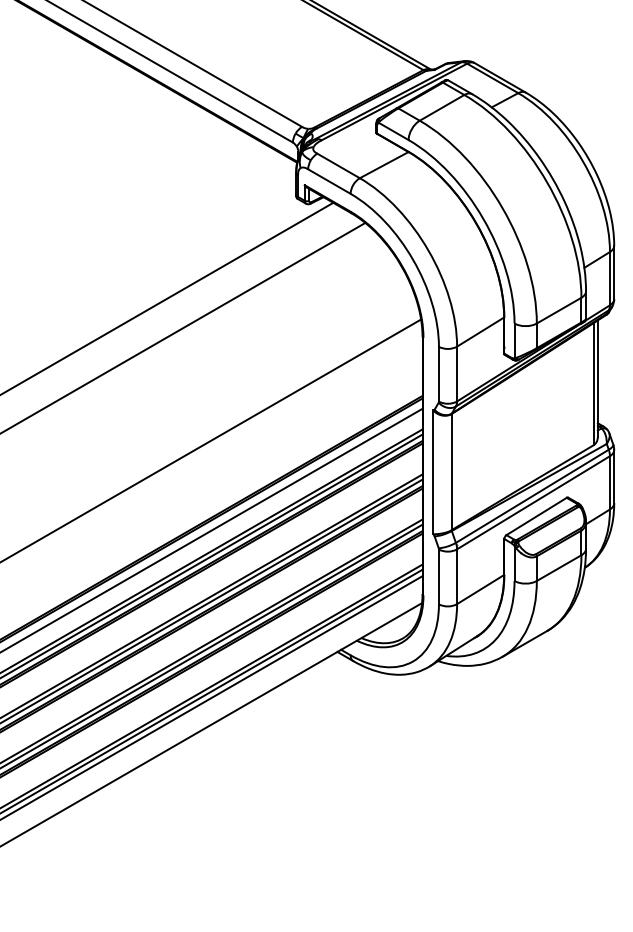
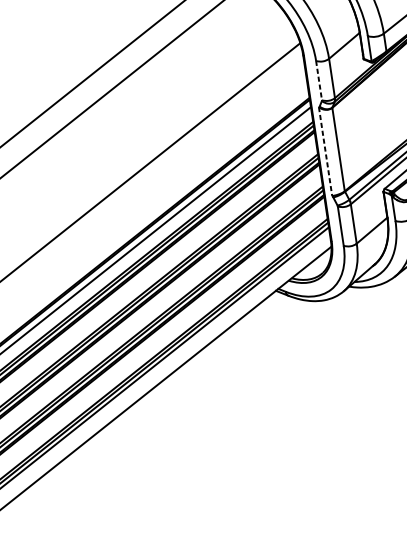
line: (438, 374) -> (318, 80), solid -> dashed
line: (433, 472) -> (325, 151), solid -> dashed

